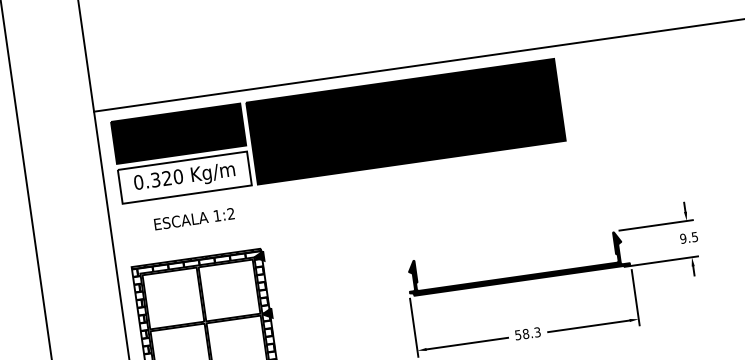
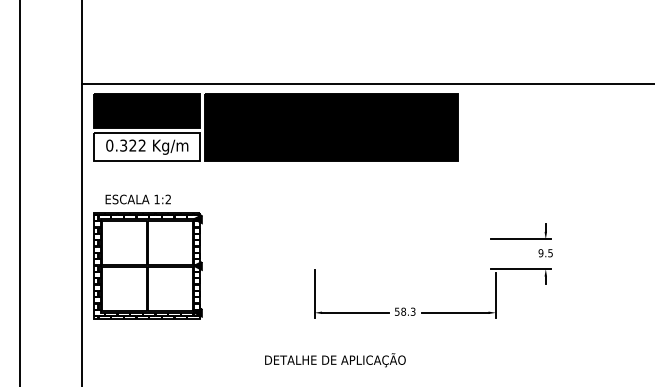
text: (177, 176) -> (141, 145), 0.320 -> 0.322
text: (193, 219) -> (137, 199), moved
fill: (517, 263) -> (404, 254), removed

